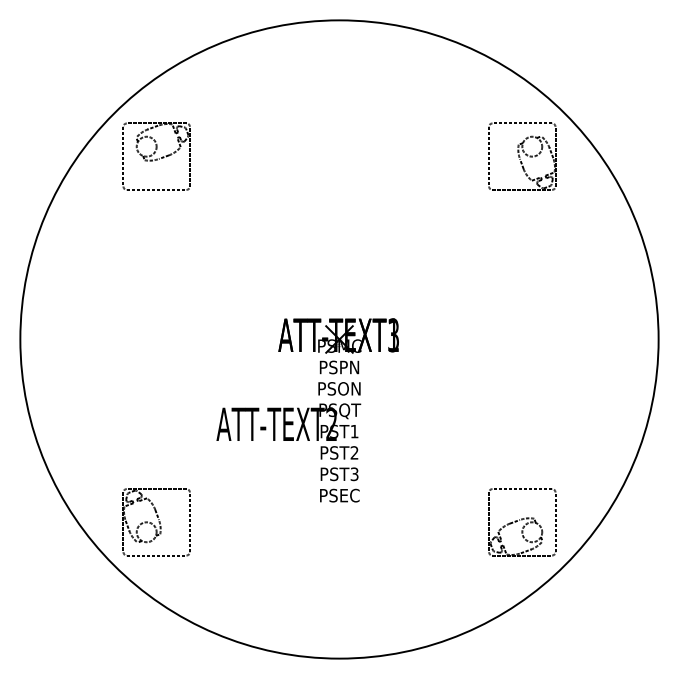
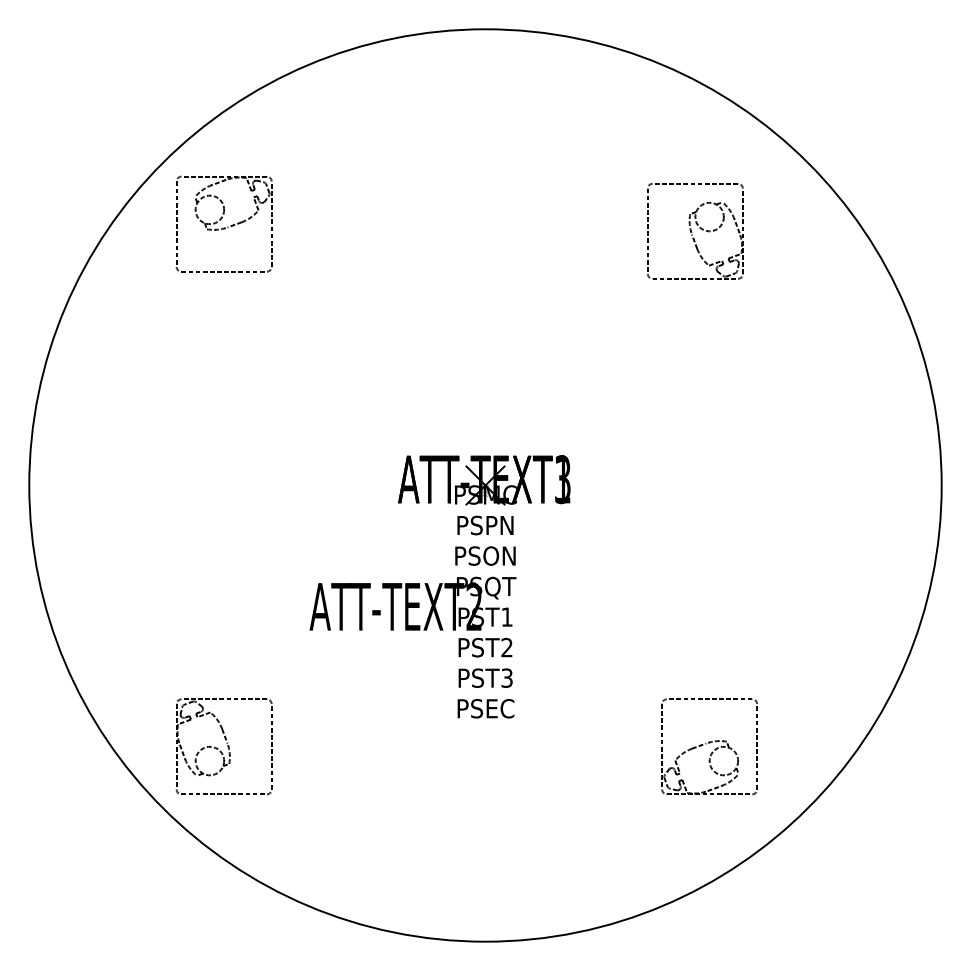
part: (522, 156) -> (695, 231), moved
part: (522, 522) -> (709, 747), moved

